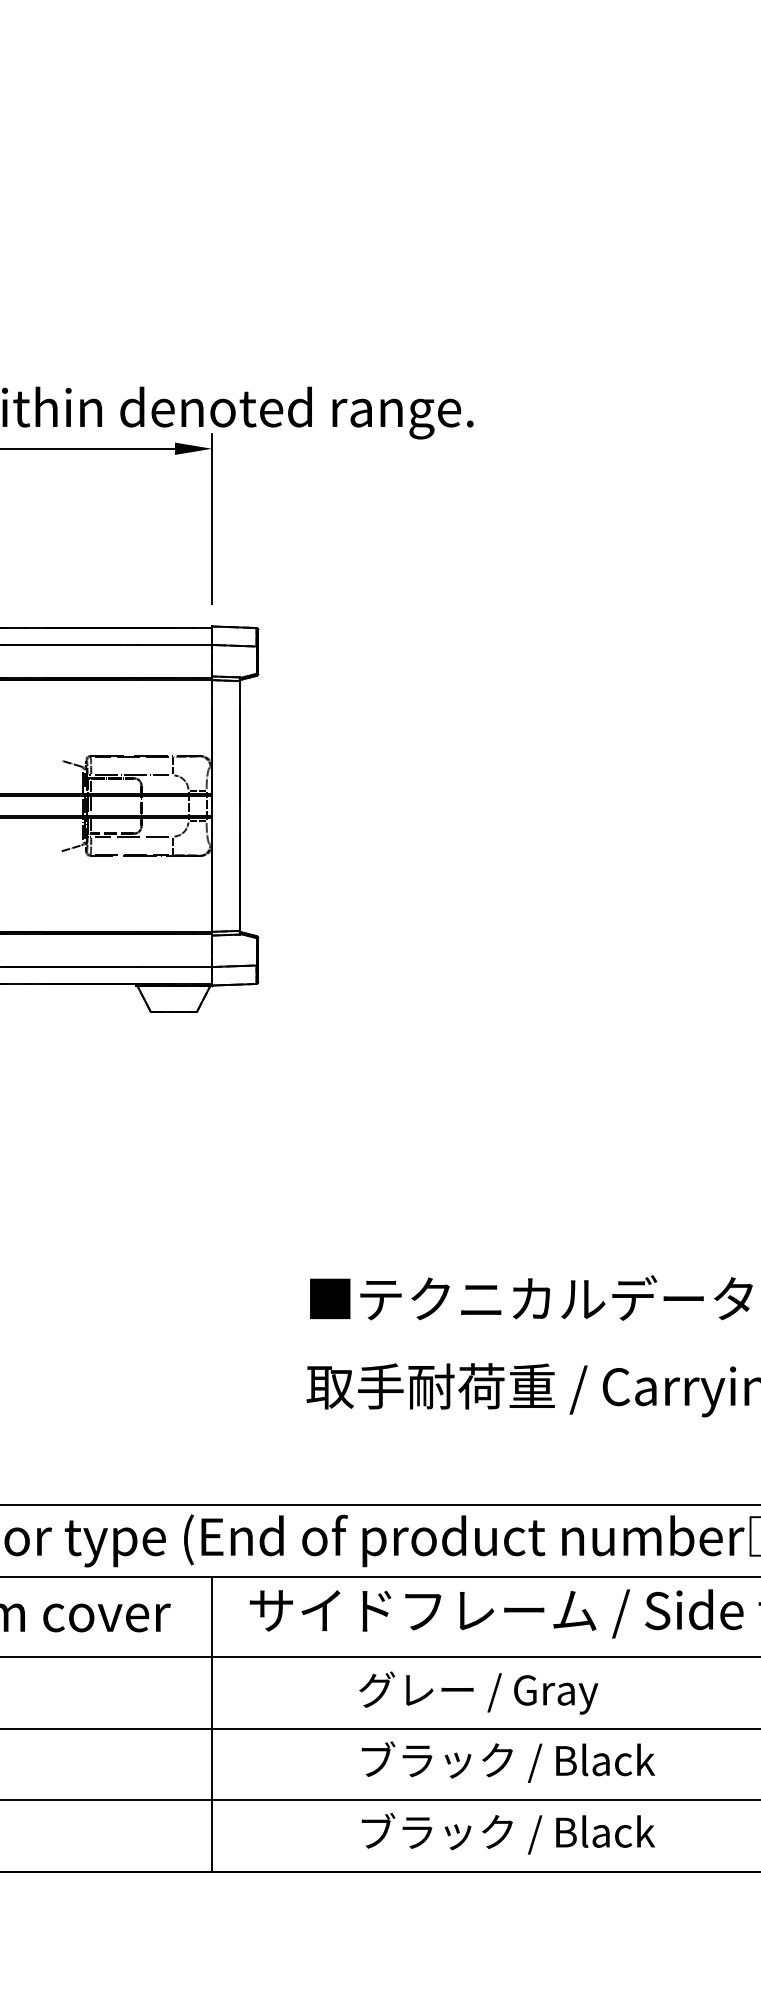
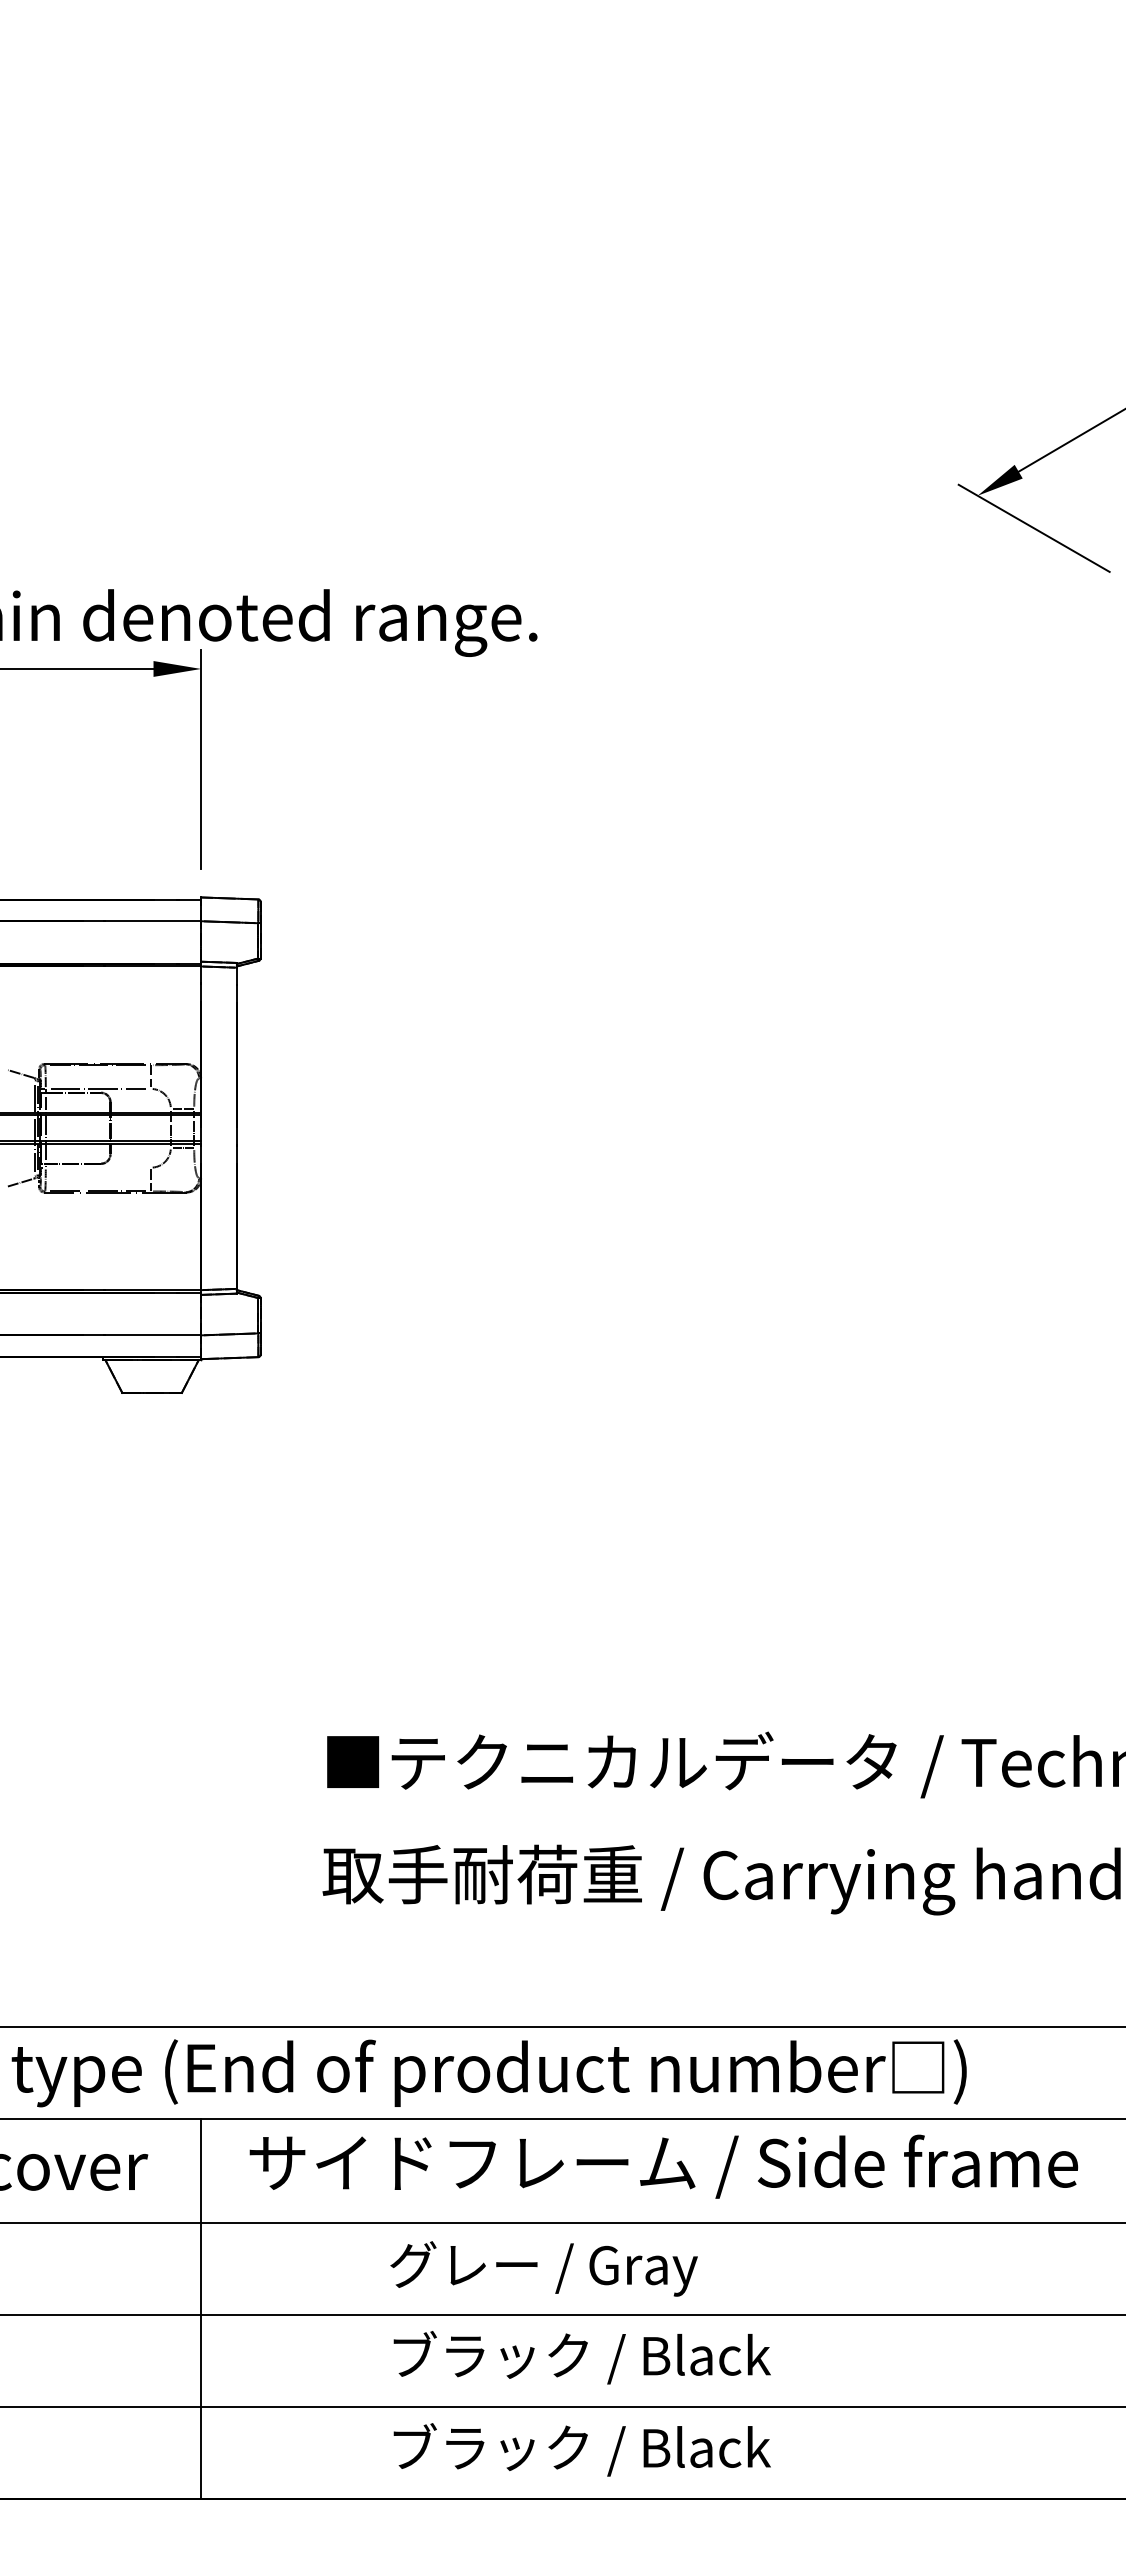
line: (132, 836) -> (98, 1167), removed

